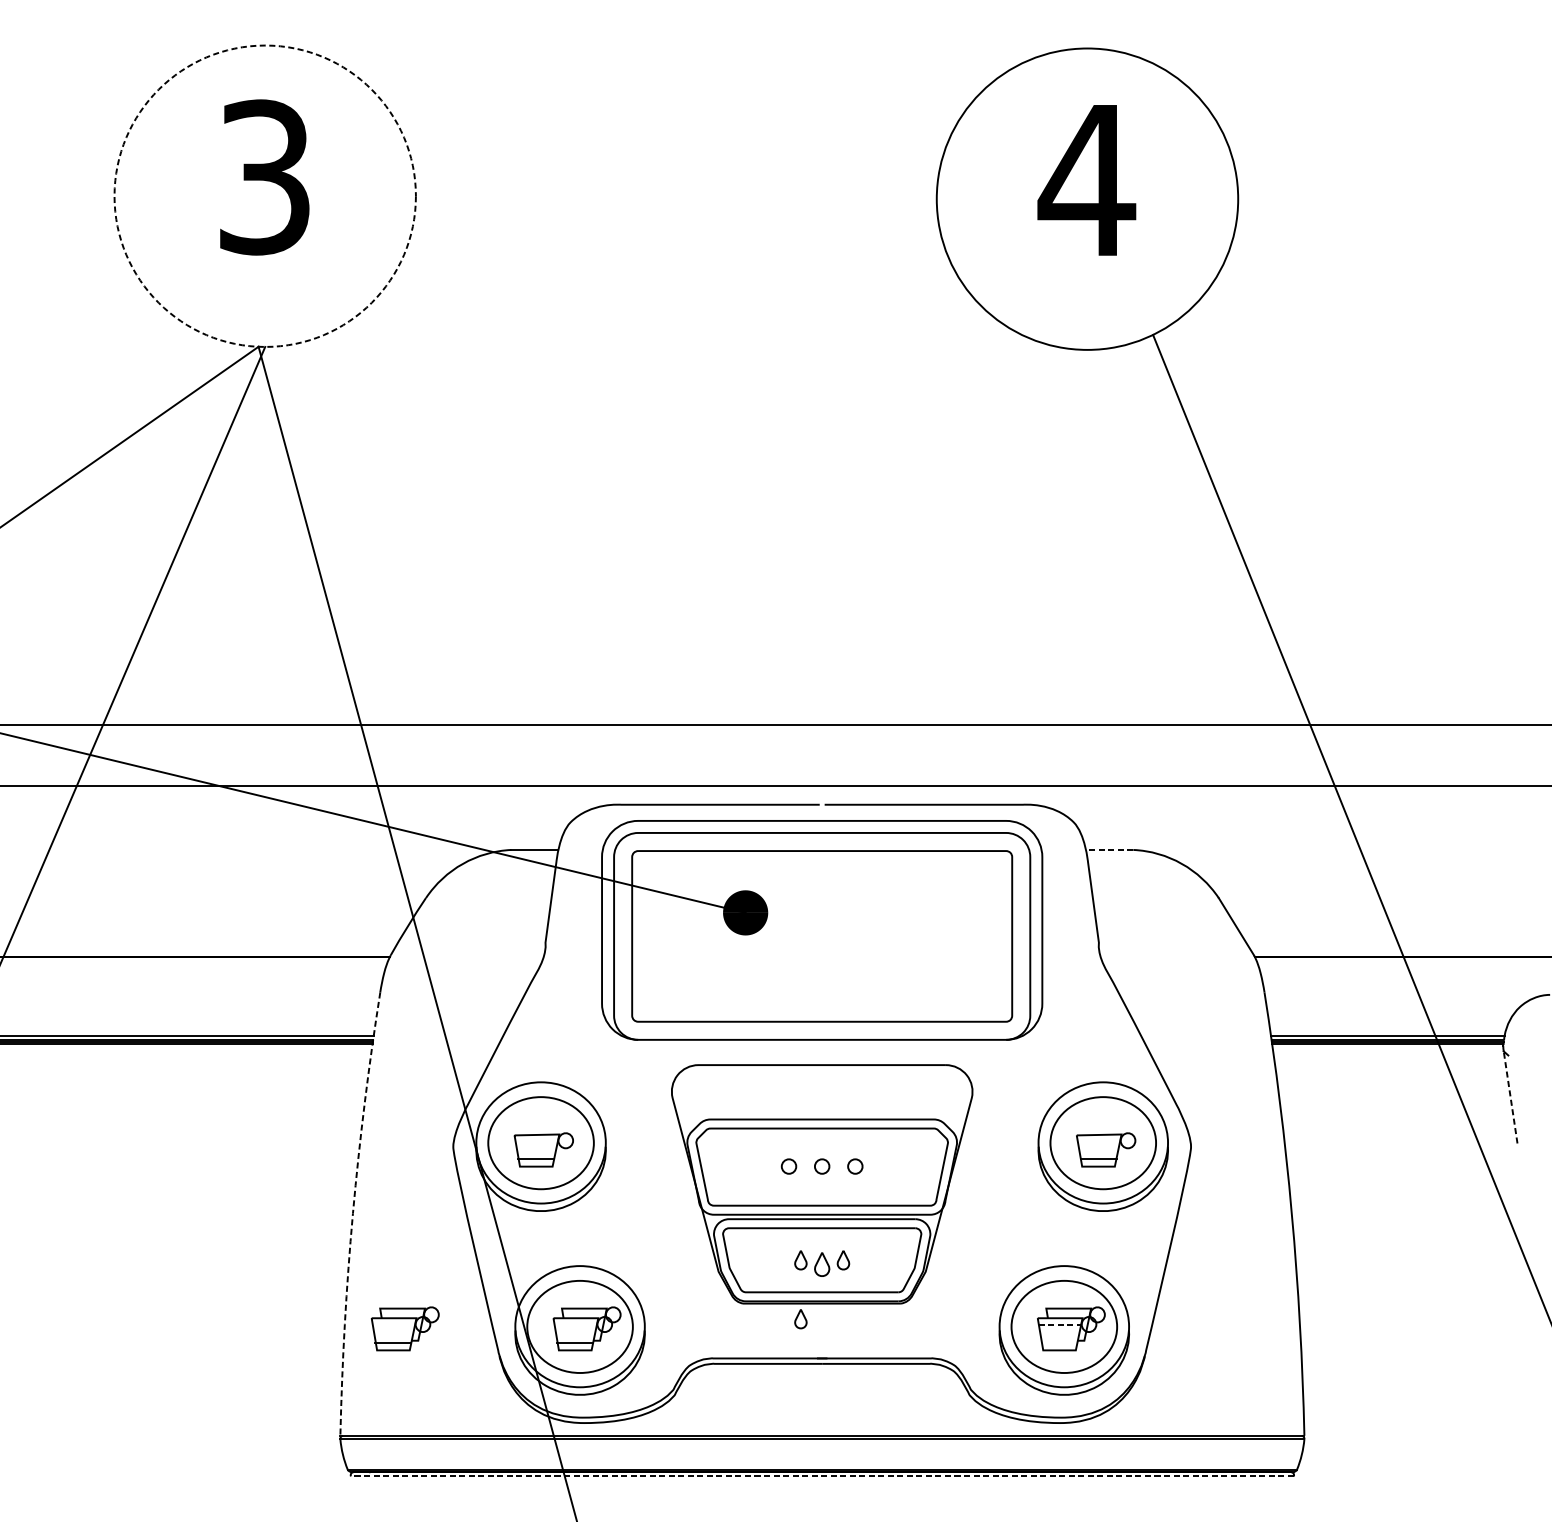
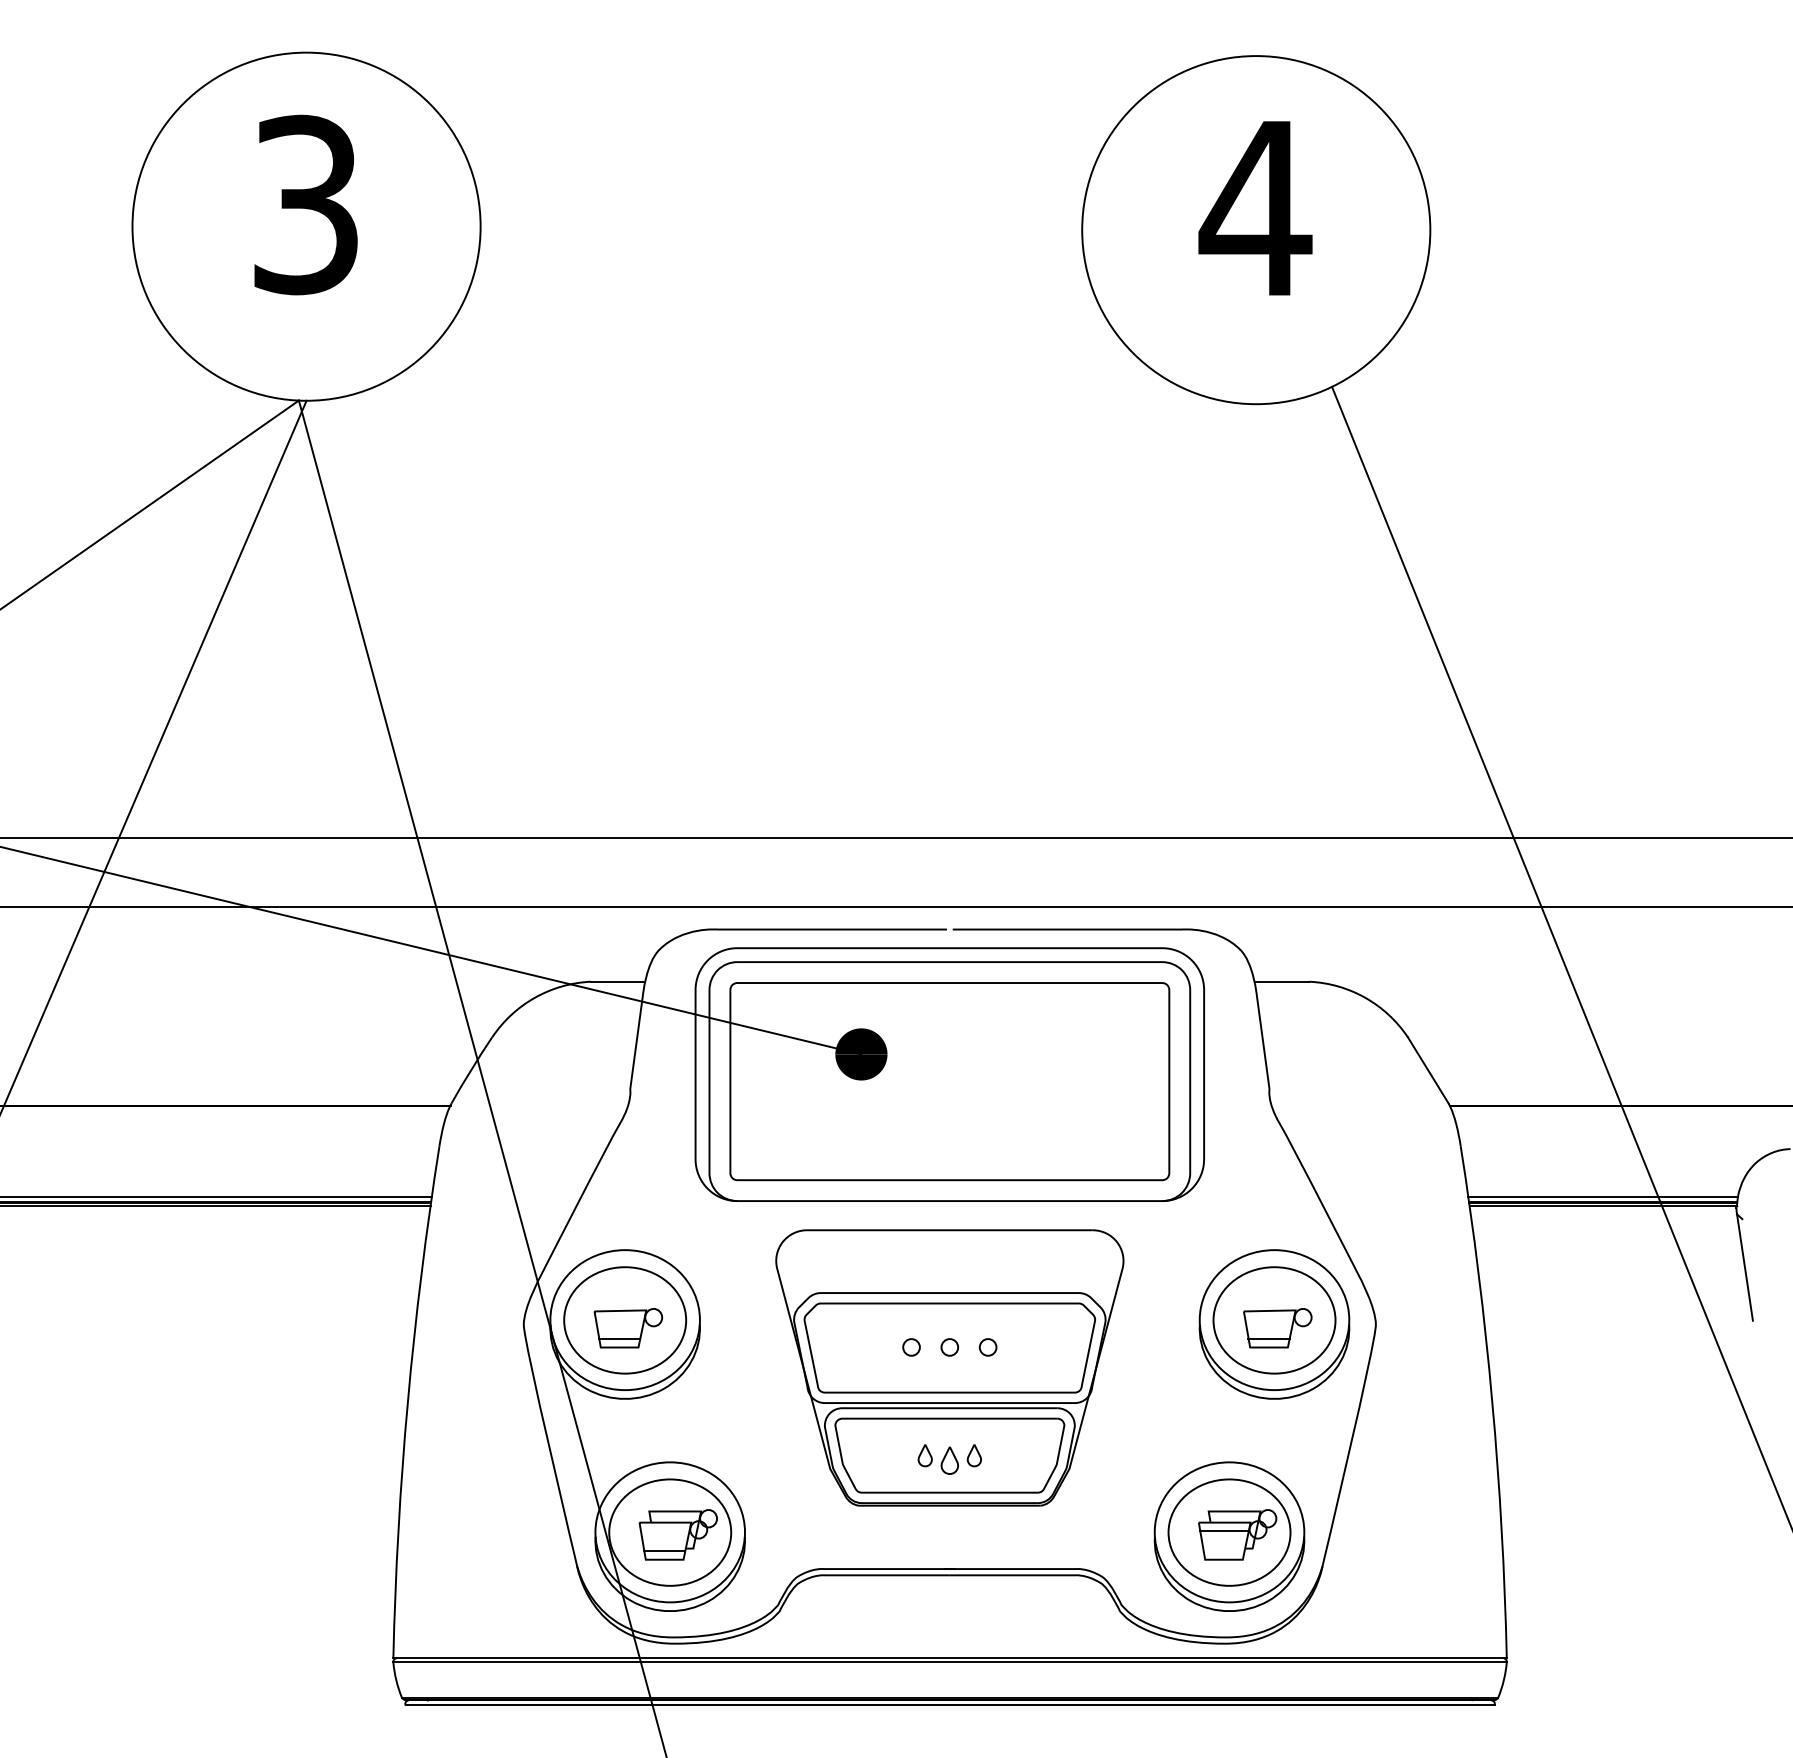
circle: (265, 196) -> (306, 226), dashed -> solid
line: (1109, 849) -> (1281, 981), dashed -> solid
line: (1510, 1097) -> (1744, 1267), dashed -> solid
arc: (352, 1213) -> (407, 1401), dashed -> solid
part: (800, 1319) -> (924, 1523), removed
line: (1060, 1325) -> (1225, 1530), dashed -> solid
part: (404, 1328) -> (467, 1534), removed
line: (822, 1476) -> (950, 1705), dashed -> solid

